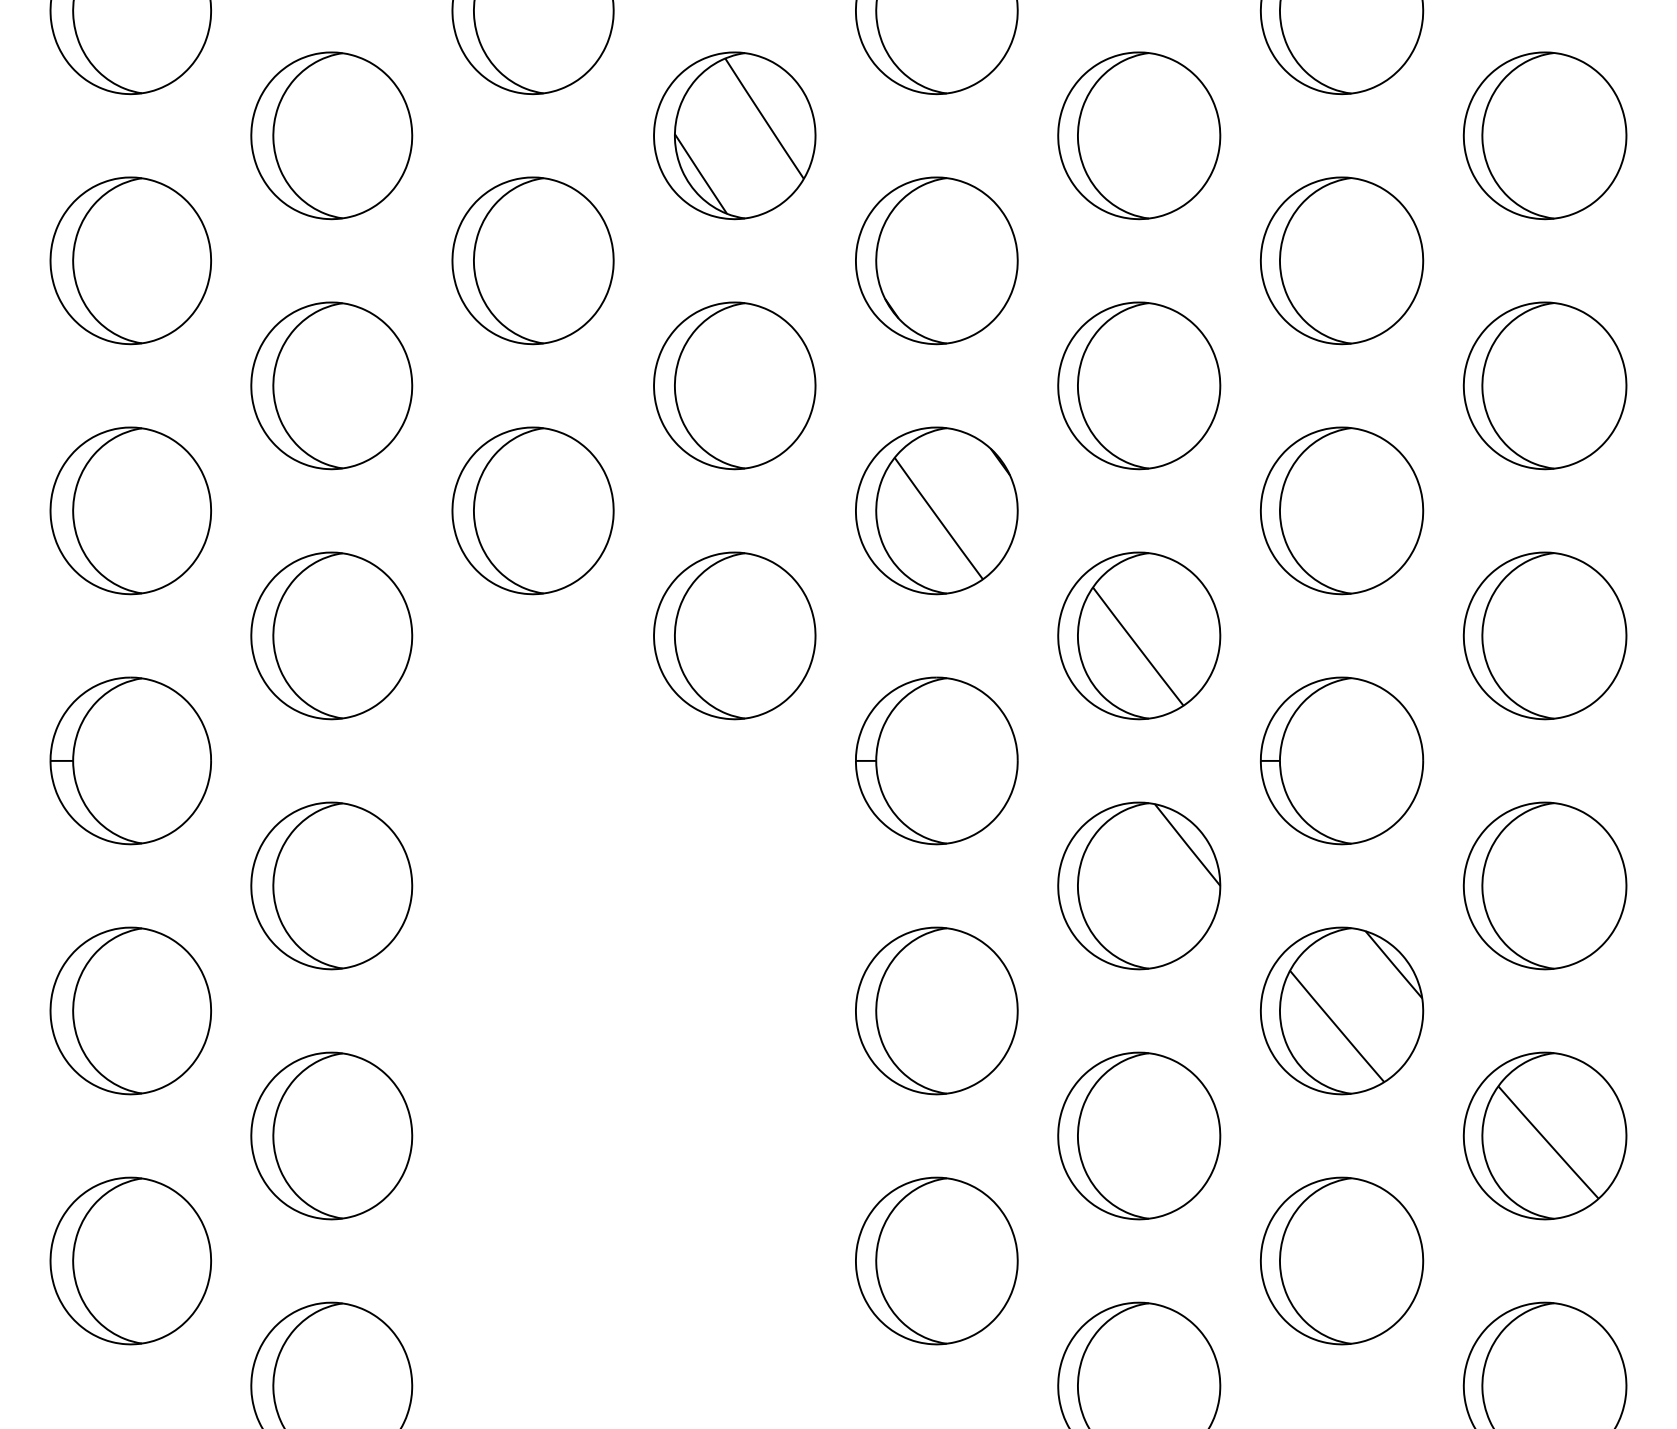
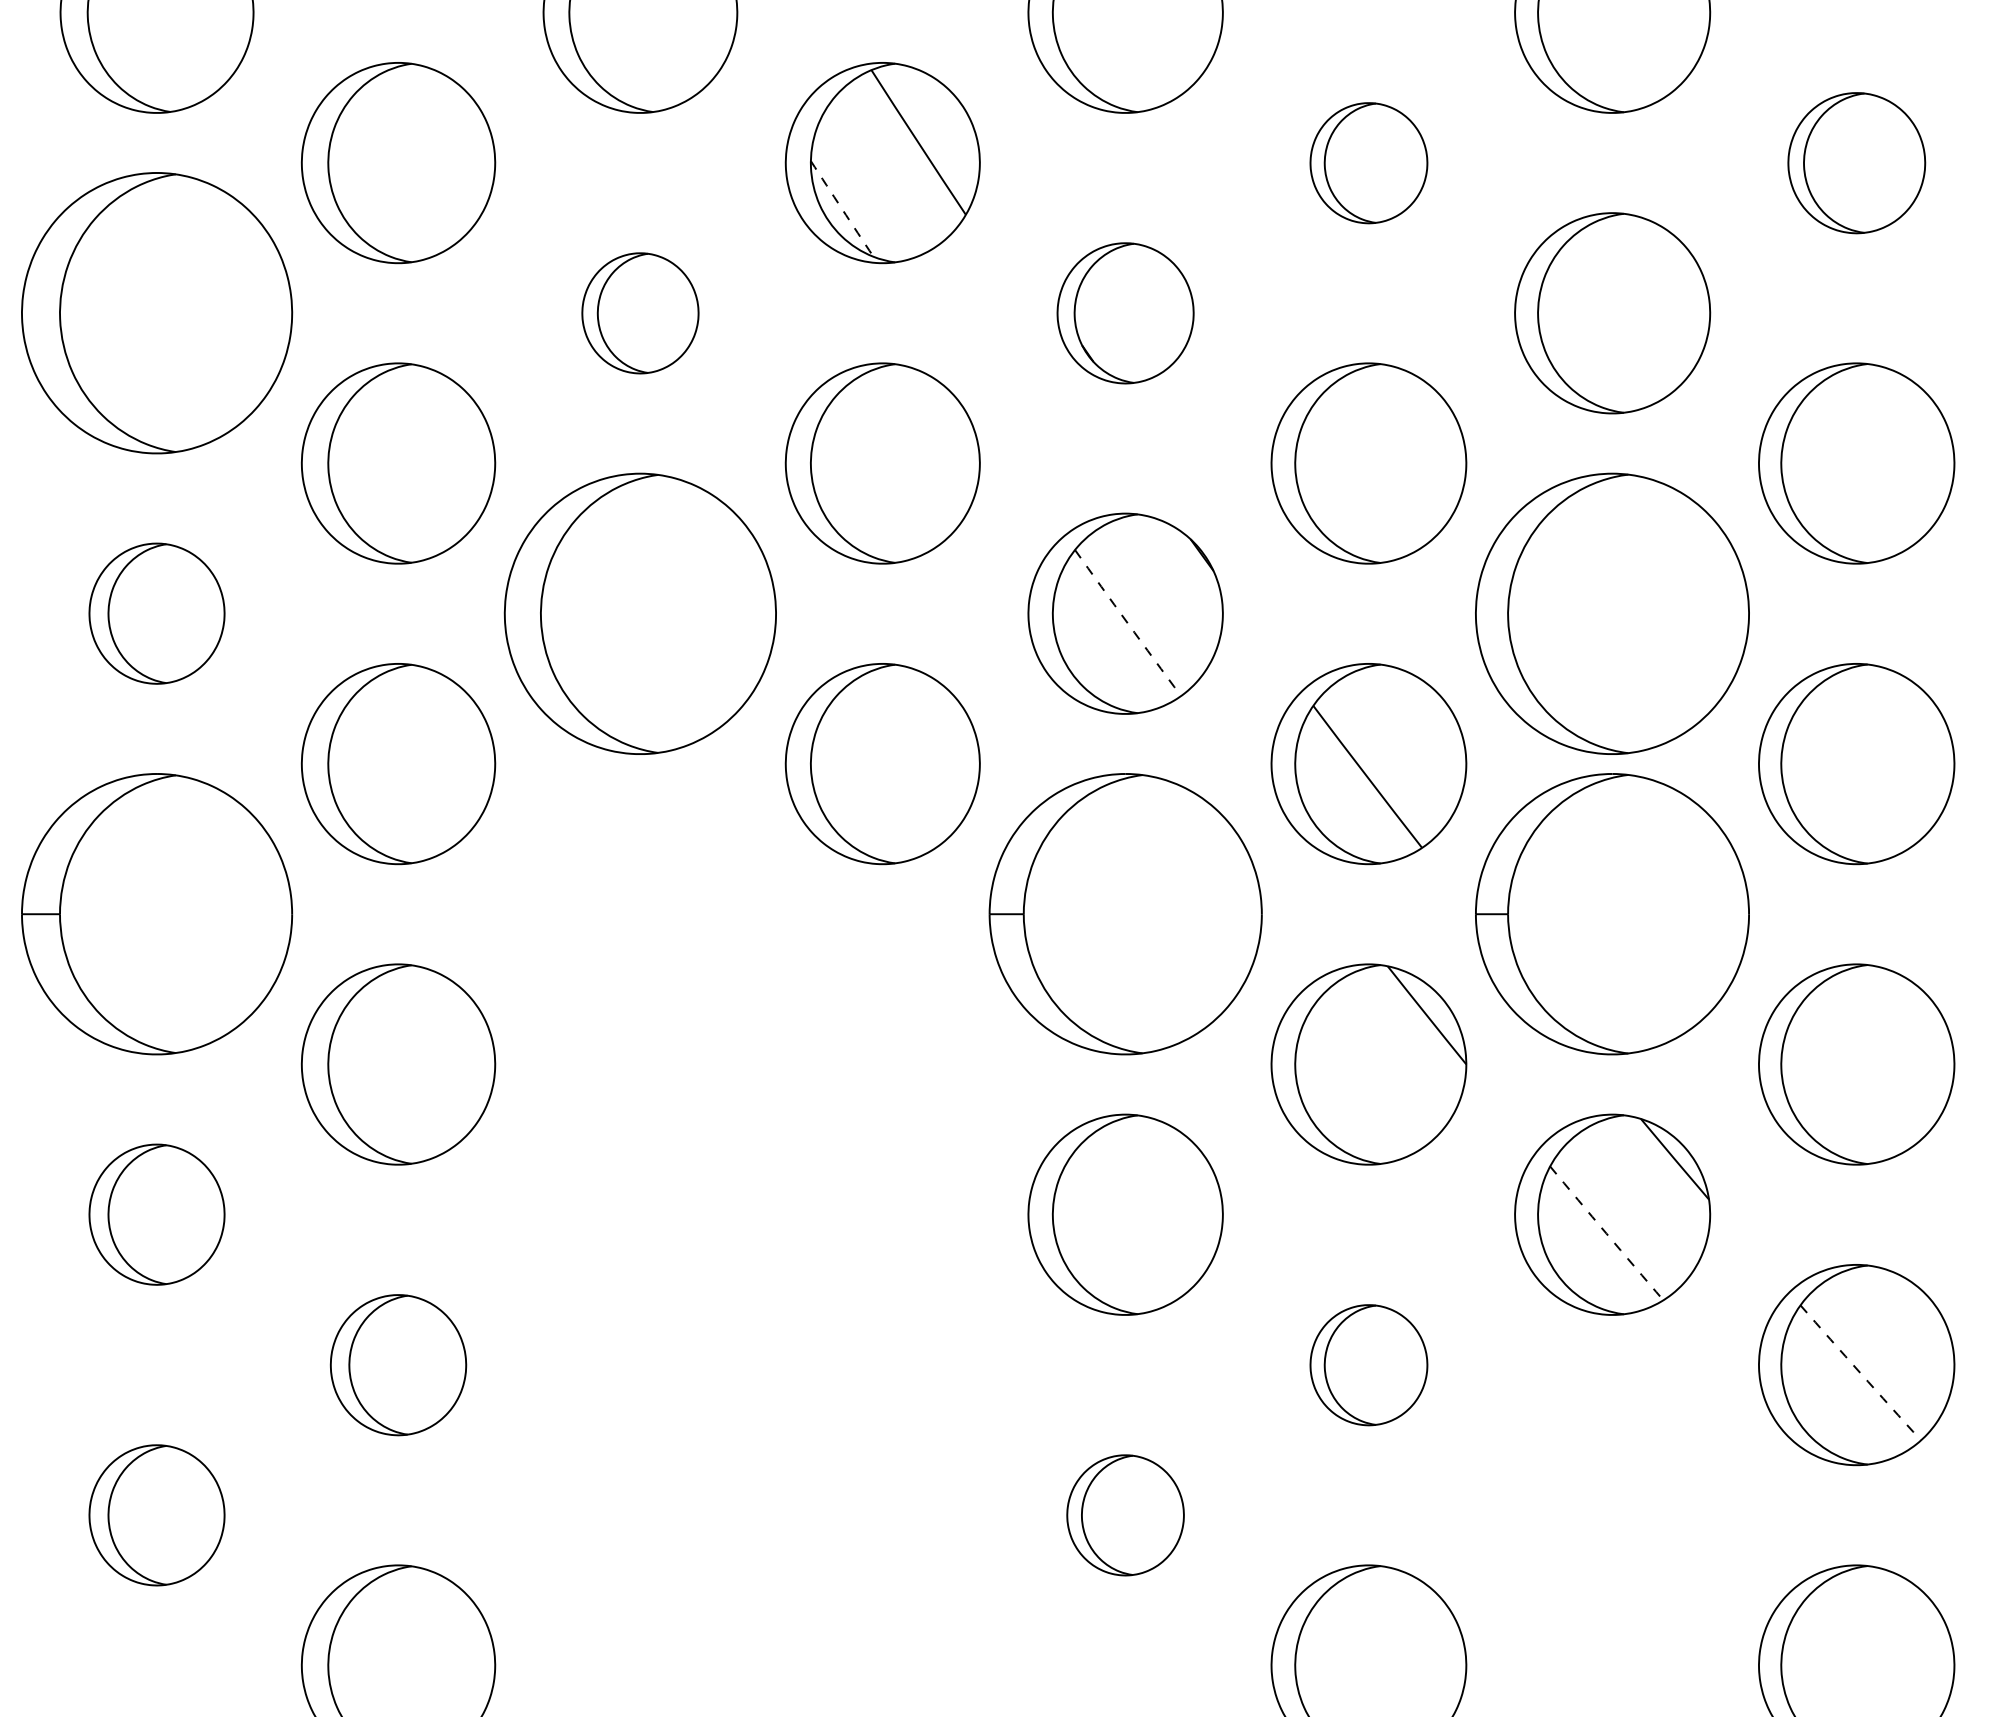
part: (1138, 136) -> (1368, 163), size x0.6
part: (1544, 136) -> (1856, 163), size x0.7
arc: (701, 174) -> (842, 209), solid -> dashed
part: (130, 261) -> (156, 313), size x1.4
part: (533, 261) -> (640, 313), size x0.6
part: (936, 261) -> (1125, 313), size x0.7
part: (130, 510) -> (156, 613), size x0.7
part: (533, 510) -> (640, 613), size x1.4
part: (1341, 510) -> (1612, 613), size x1.4
arc: (938, 518) -> (1127, 623), solid -> dashed
part: (130, 761) -> (156, 914), size x1.4
part: (936, 761) -> (1125, 914), size x1.4
part: (1341, 761) -> (1612, 914), size x1.4
part: (130, 1010) -> (156, 1214), size x0.7
arc: (1336, 1026) -> (1606, 1233), solid -> dashed
part: (331, 1136) -> (398, 1365), size x0.7
part: (1138, 1136) -> (1368, 1365), size x0.6
arc: (1548, 1143) -> (1860, 1373), solid -> dashed
part: (130, 1261) -> (156, 1515), size x0.7
part: (936, 1261) -> (1125, 1515), size x0.6
part: (1341, 1261) -> (1612, 1515), removed

